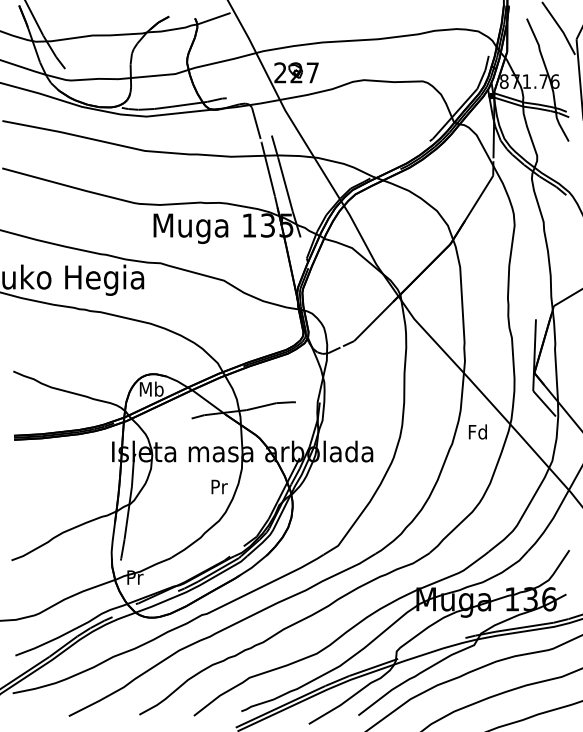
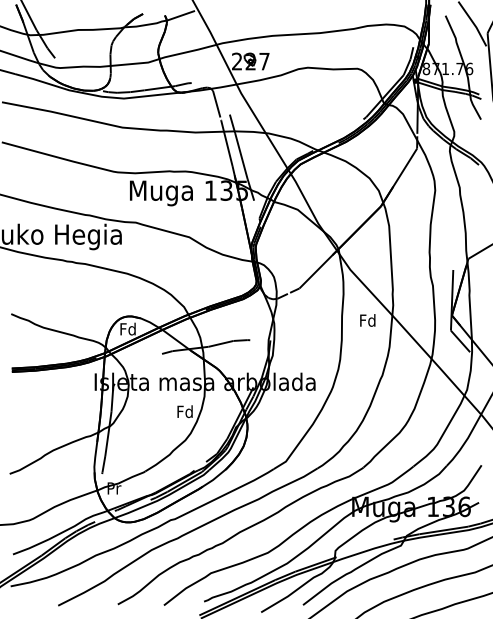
text: (151, 388) -> (128, 328), Mb -> Fd
text: (477, 431) -> (367, 320), moved
text: (218, 486) -> (184, 411), Pr -> Fd

